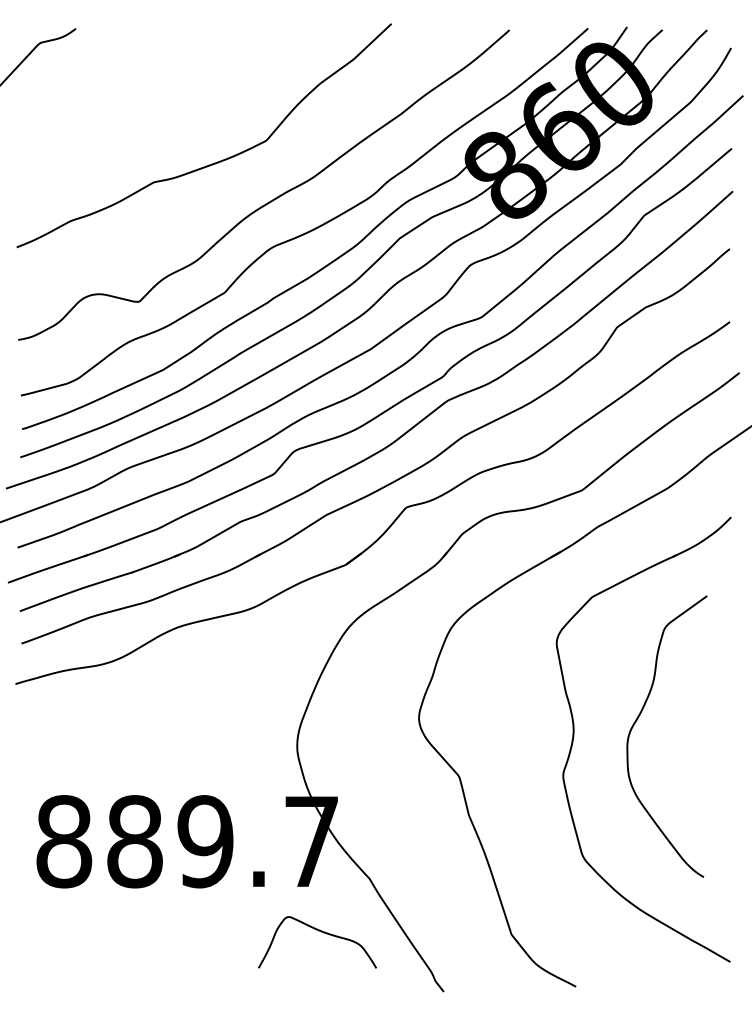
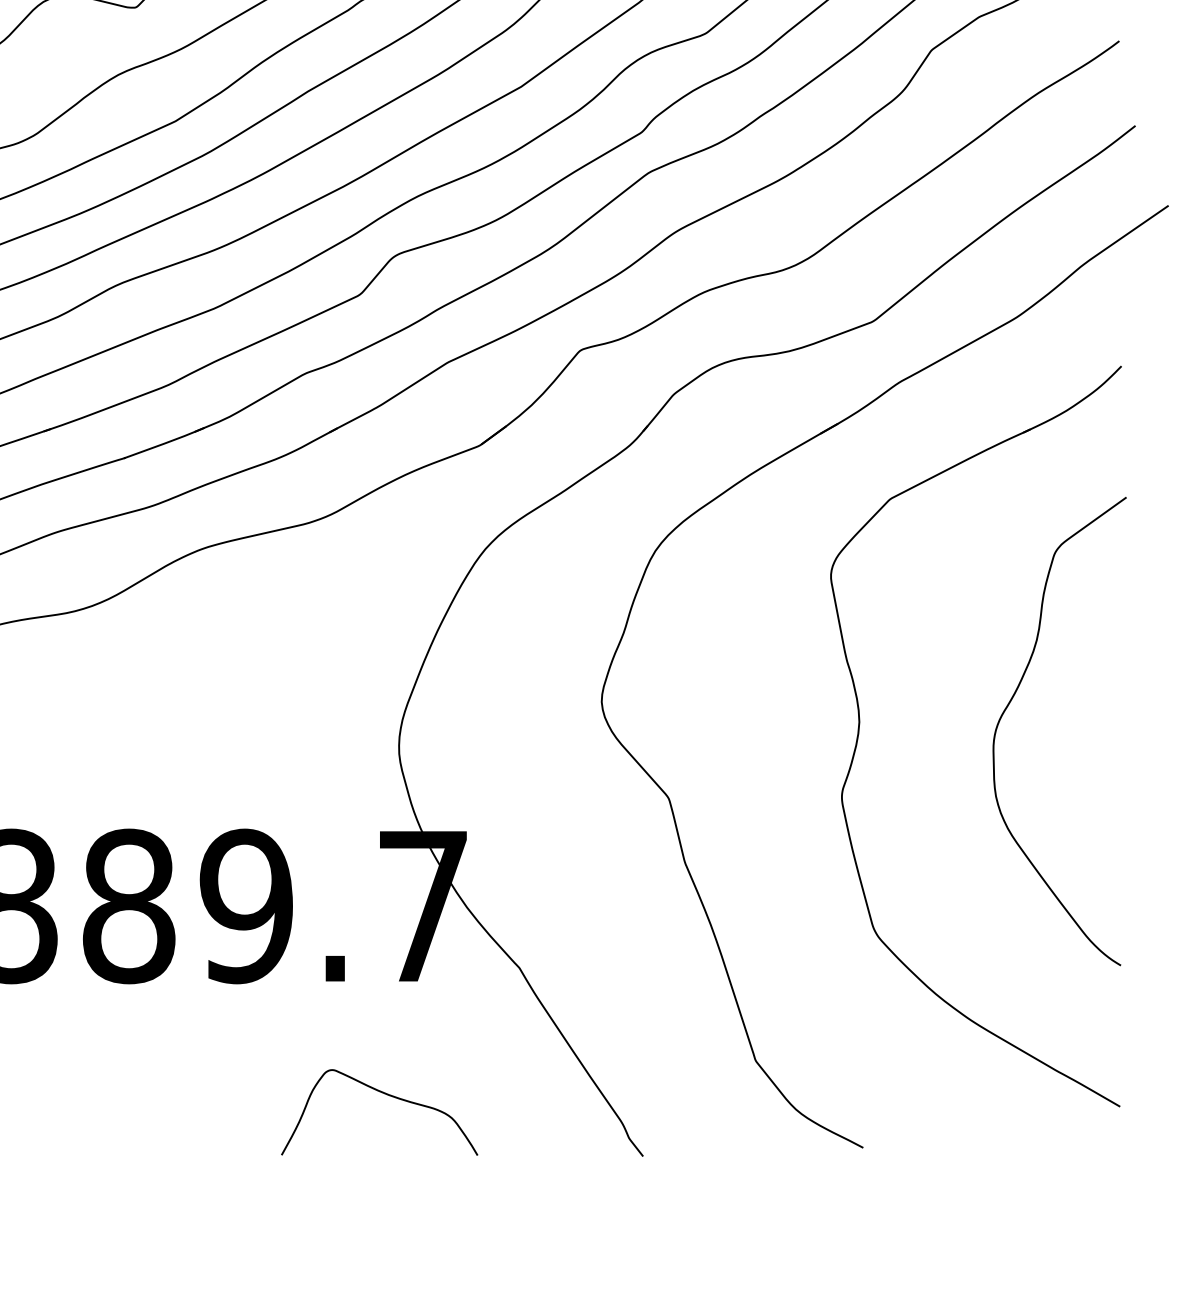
curve: (639, 717) -> (1013, 699), moved
curve: (321, 932) -> (386, 1095), moved

